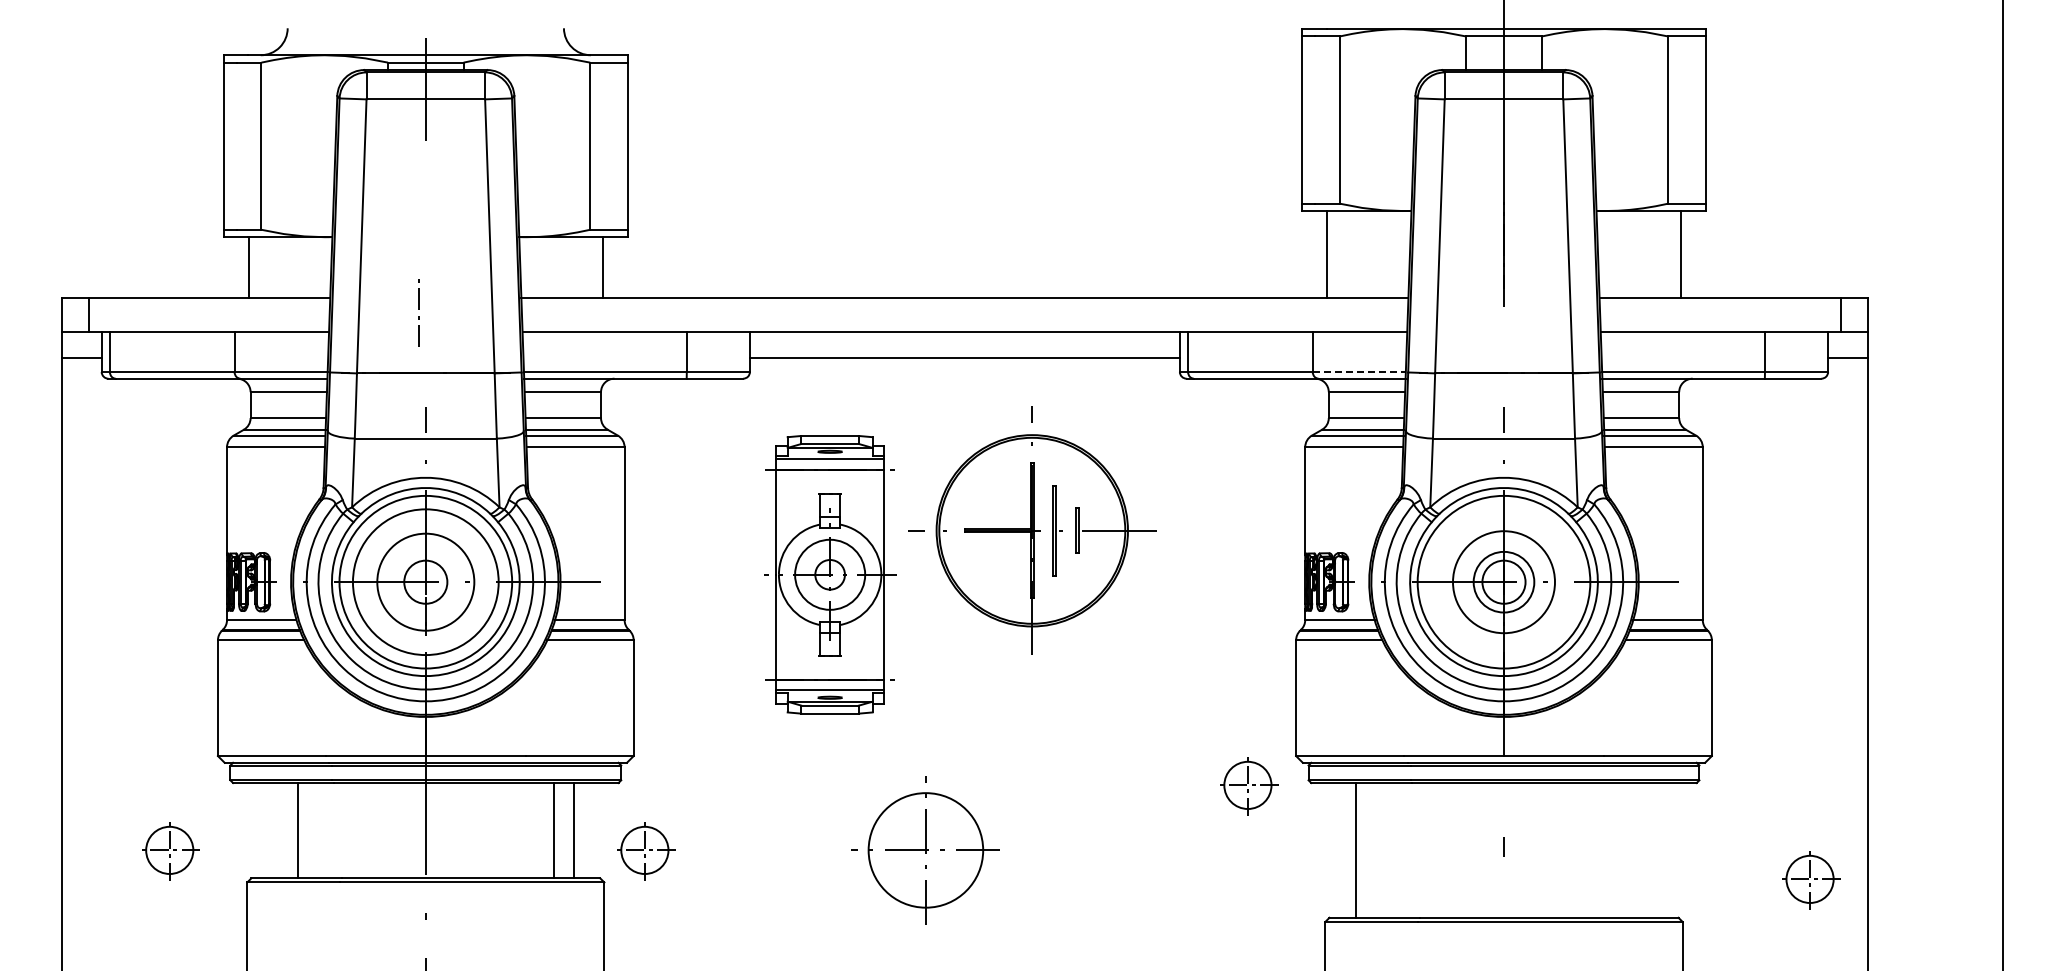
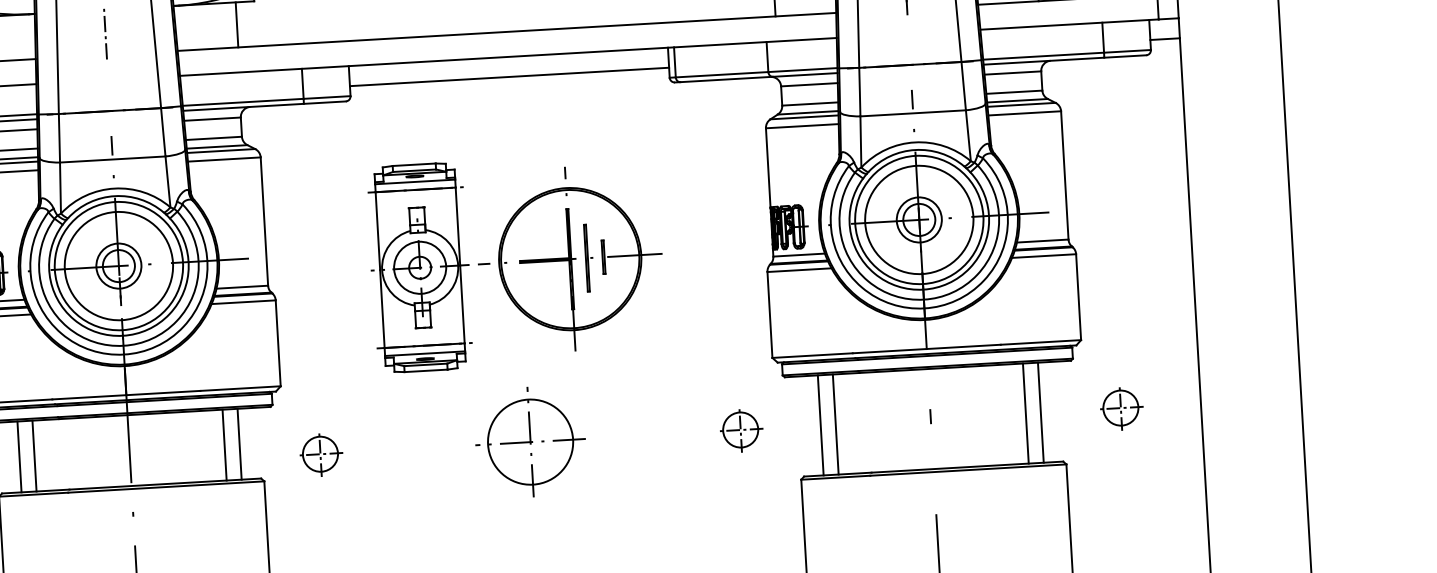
line: (418, 309) -> (105, 31), moved
line: (1359, 371) -> (803, 69), dashed -> solid
part: (1032, 530) -> (570, 258), moved
part: (830, 574) -> (420, 267), moved
circle: (425, 581) -> (118, 265), size x0.62
circle: (1503, 582) -> (918, 220), size x1.43
part: (1249, 786) -> (741, 430), moved
line: (277, 830) -> (19, 456), added
part: (925, 850) -> (530, 442), moved
line: (1375, 850) -> (835, 424), added
line: (1632, 850) -> (1026, 413), added
line: (1652, 850) -> (1041, 412), added
part: (646, 851) -> (321, 454), moved
part: (1811, 880) -> (1122, 408), moved

